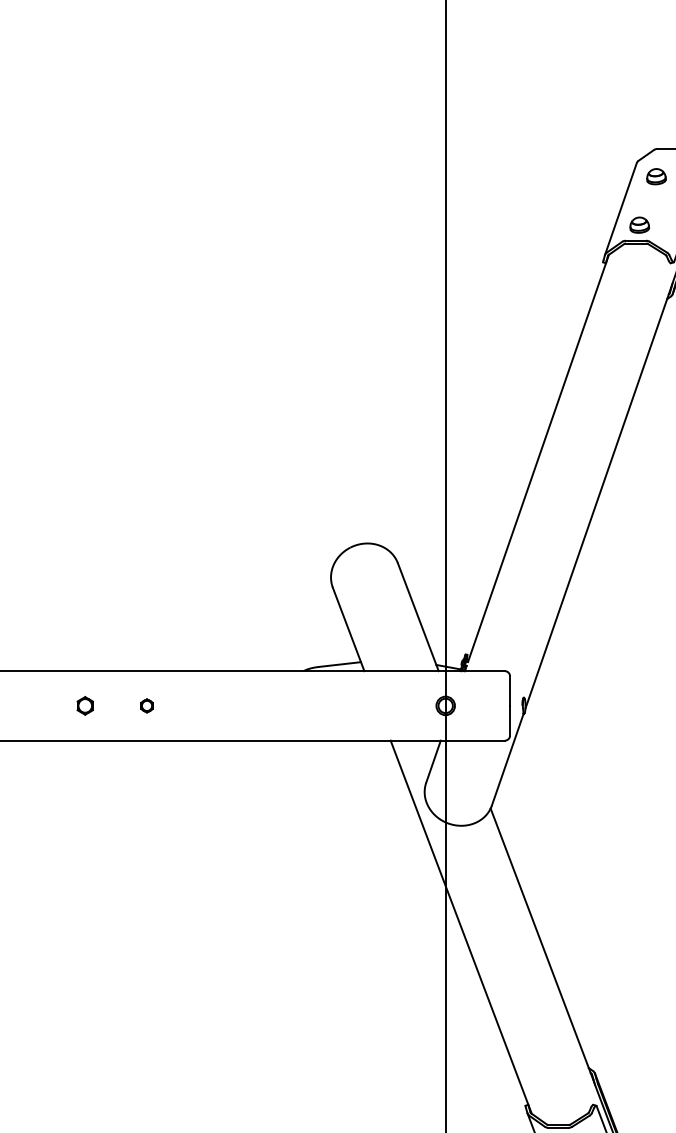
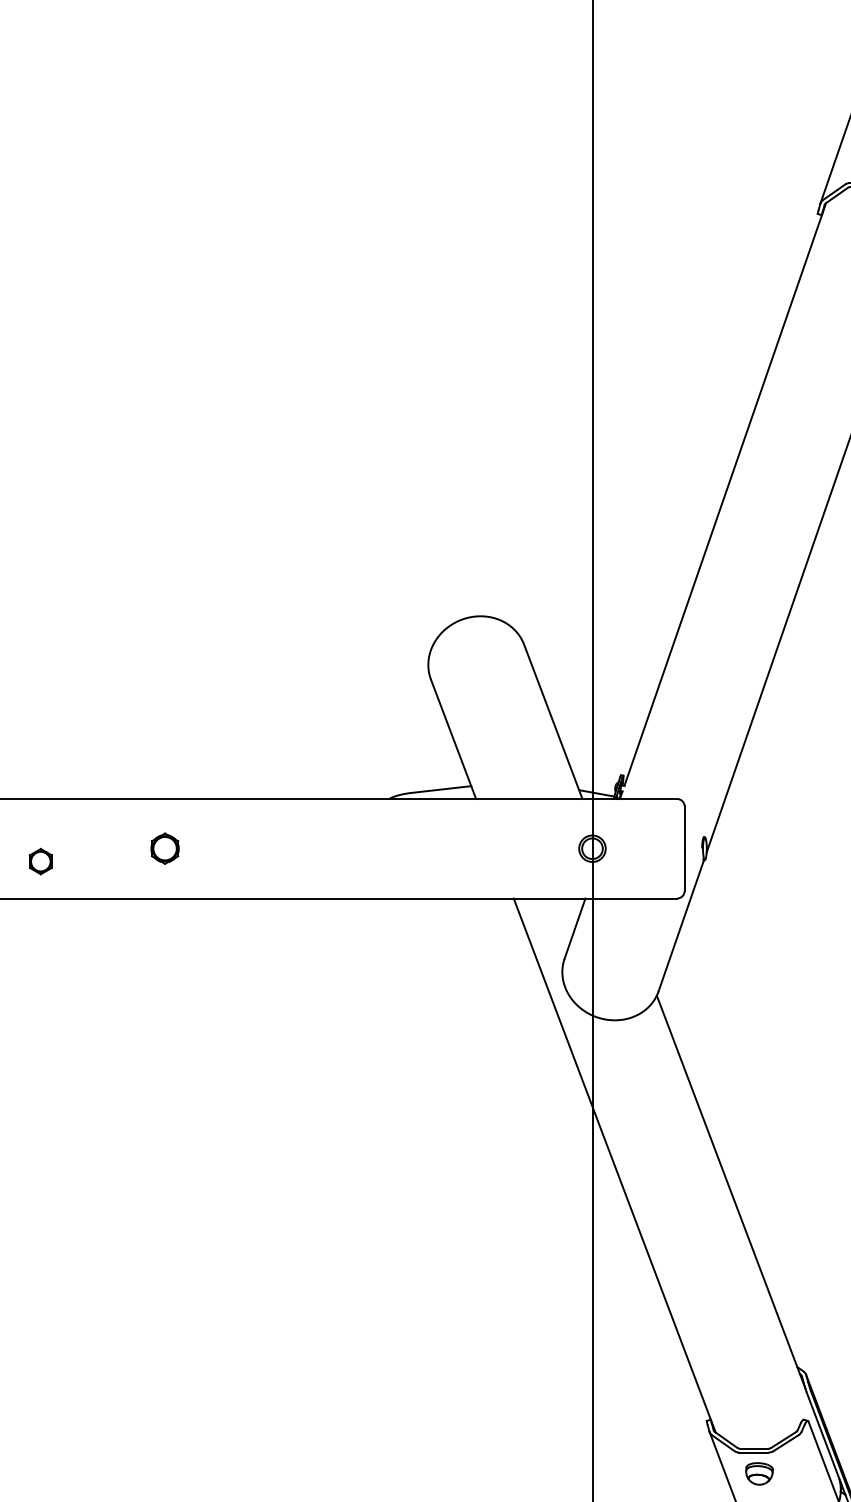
part: (84, 705) -> (39, 861), moved
part: (146, 705) -> (164, 848), size x1.6

